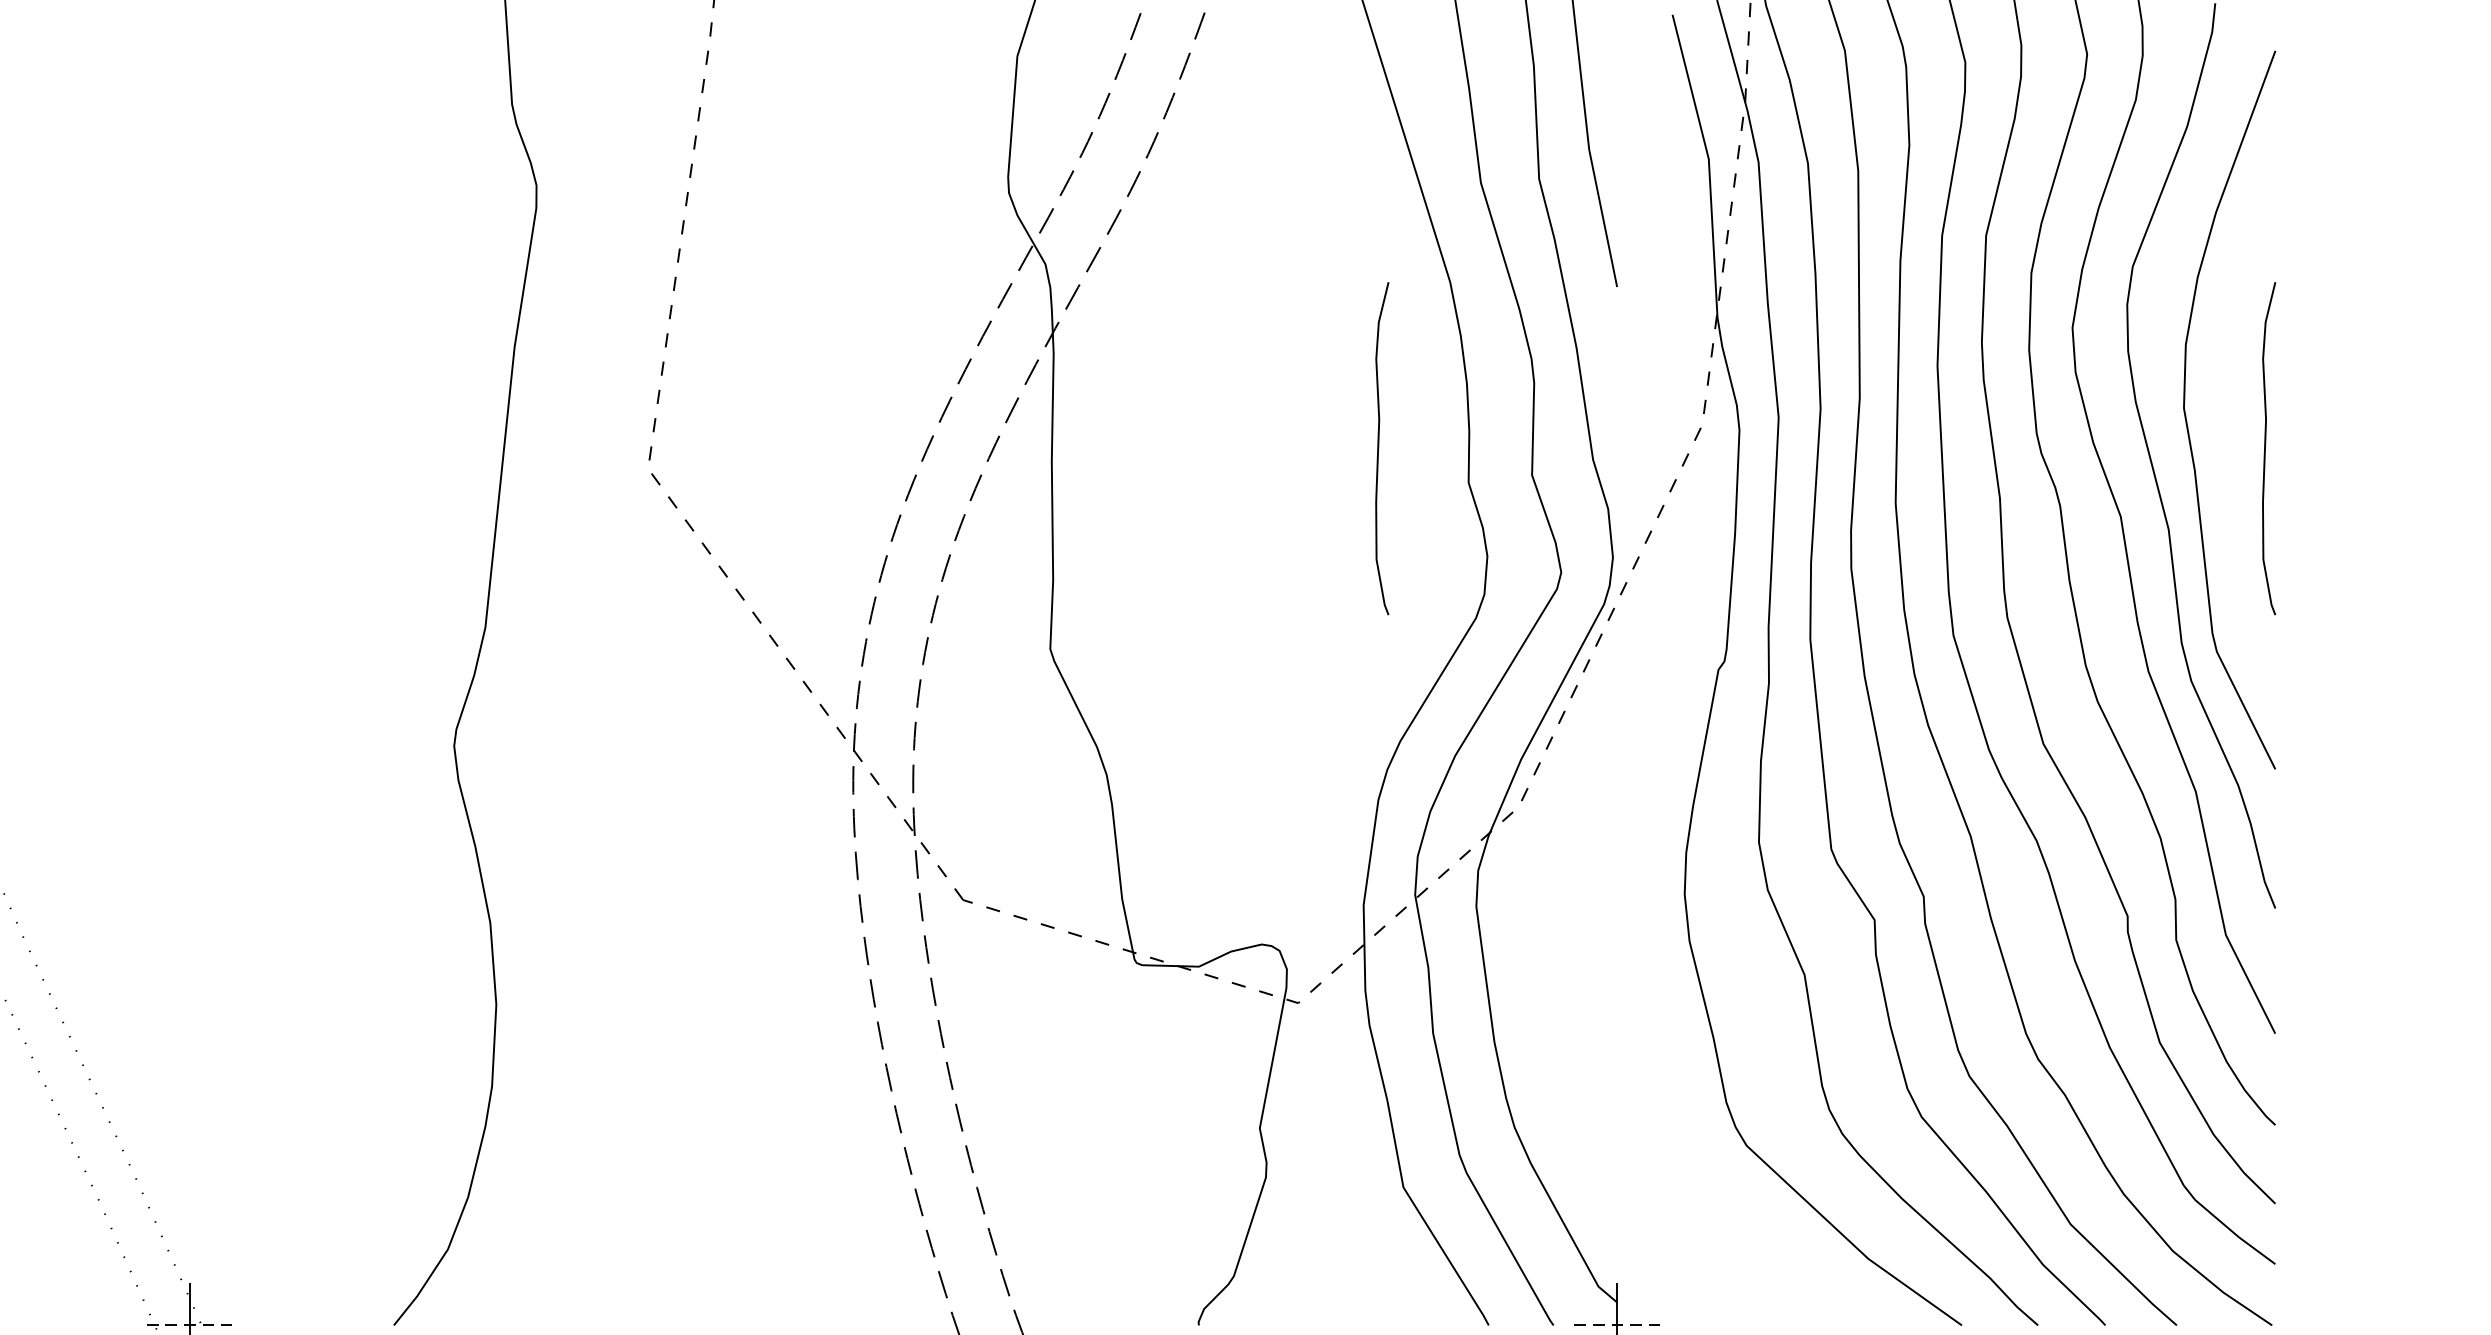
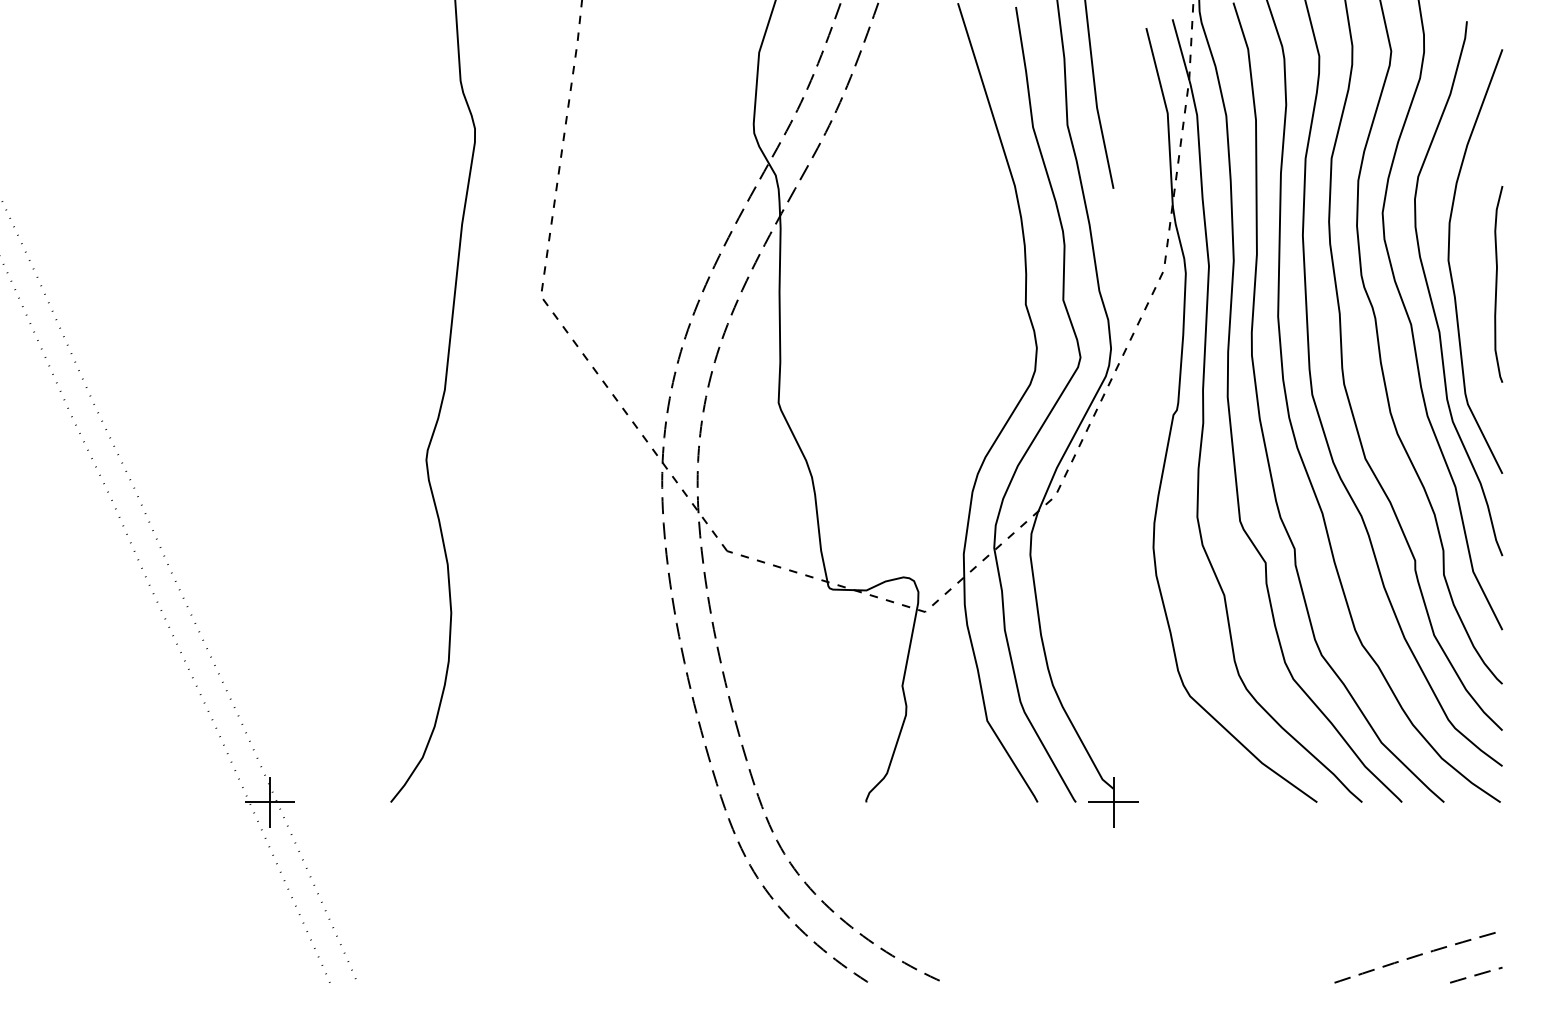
curve: (1380, 448) -> (973, 284), removed
line: (190, 1325) -> (270, 802), dashed -> solid
line: (1618, 1325) -> (1114, 802), dashed -> solid

